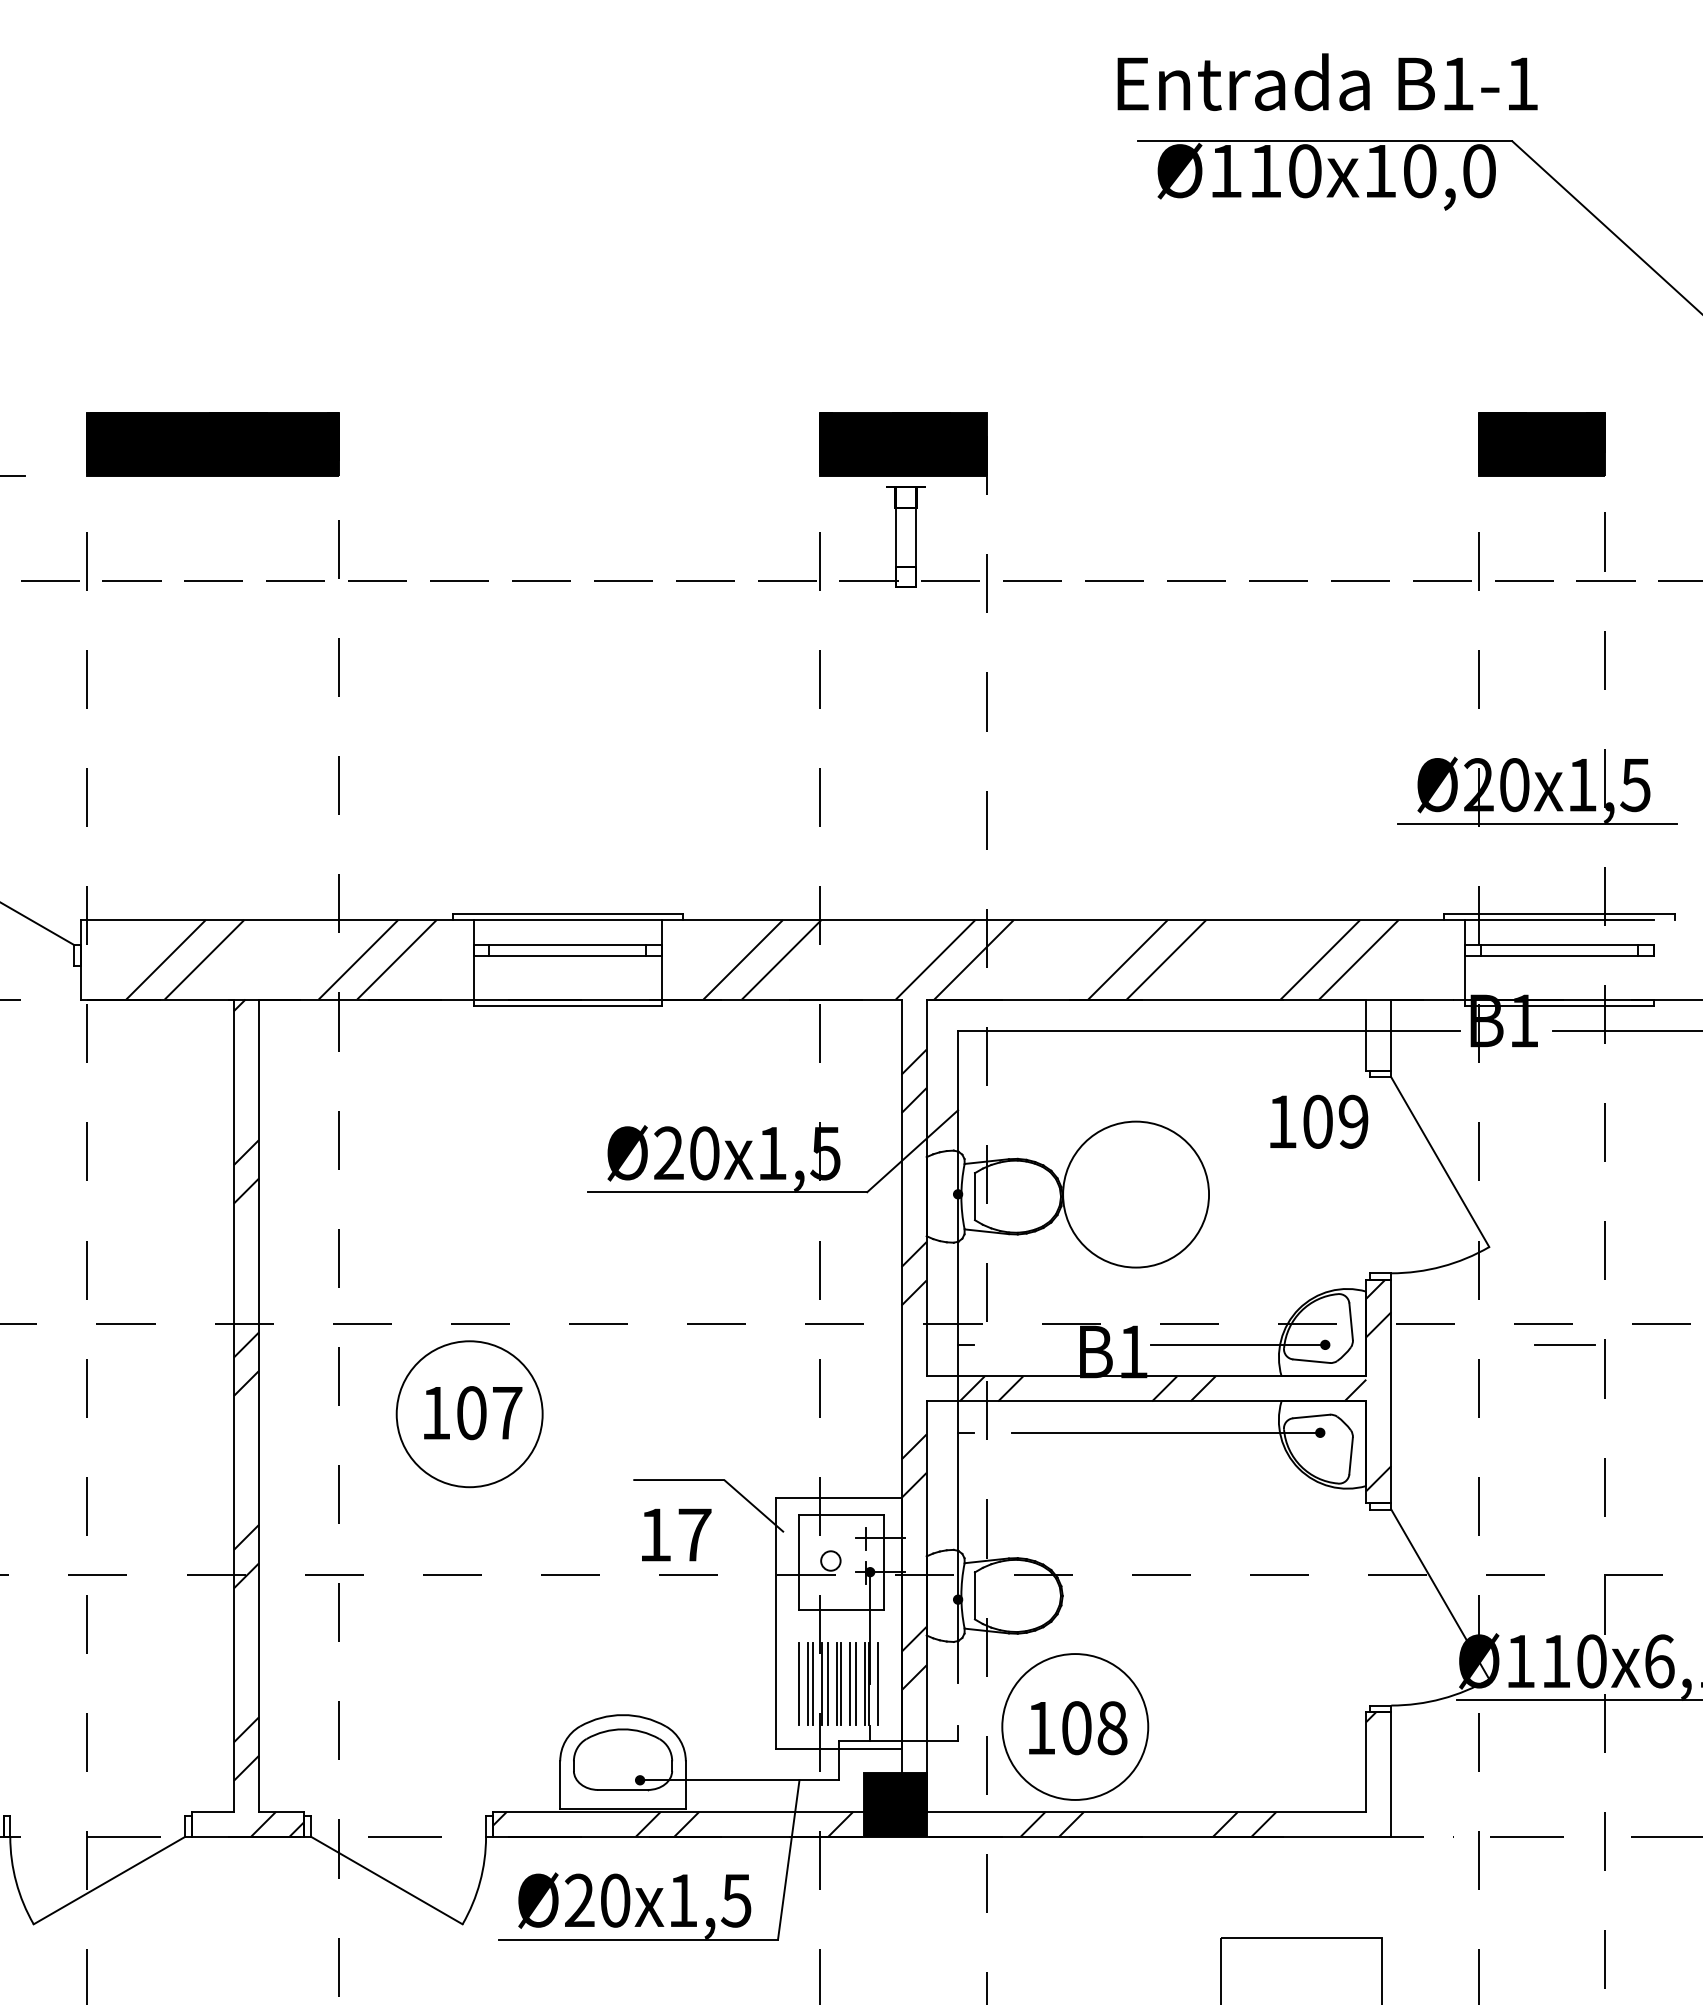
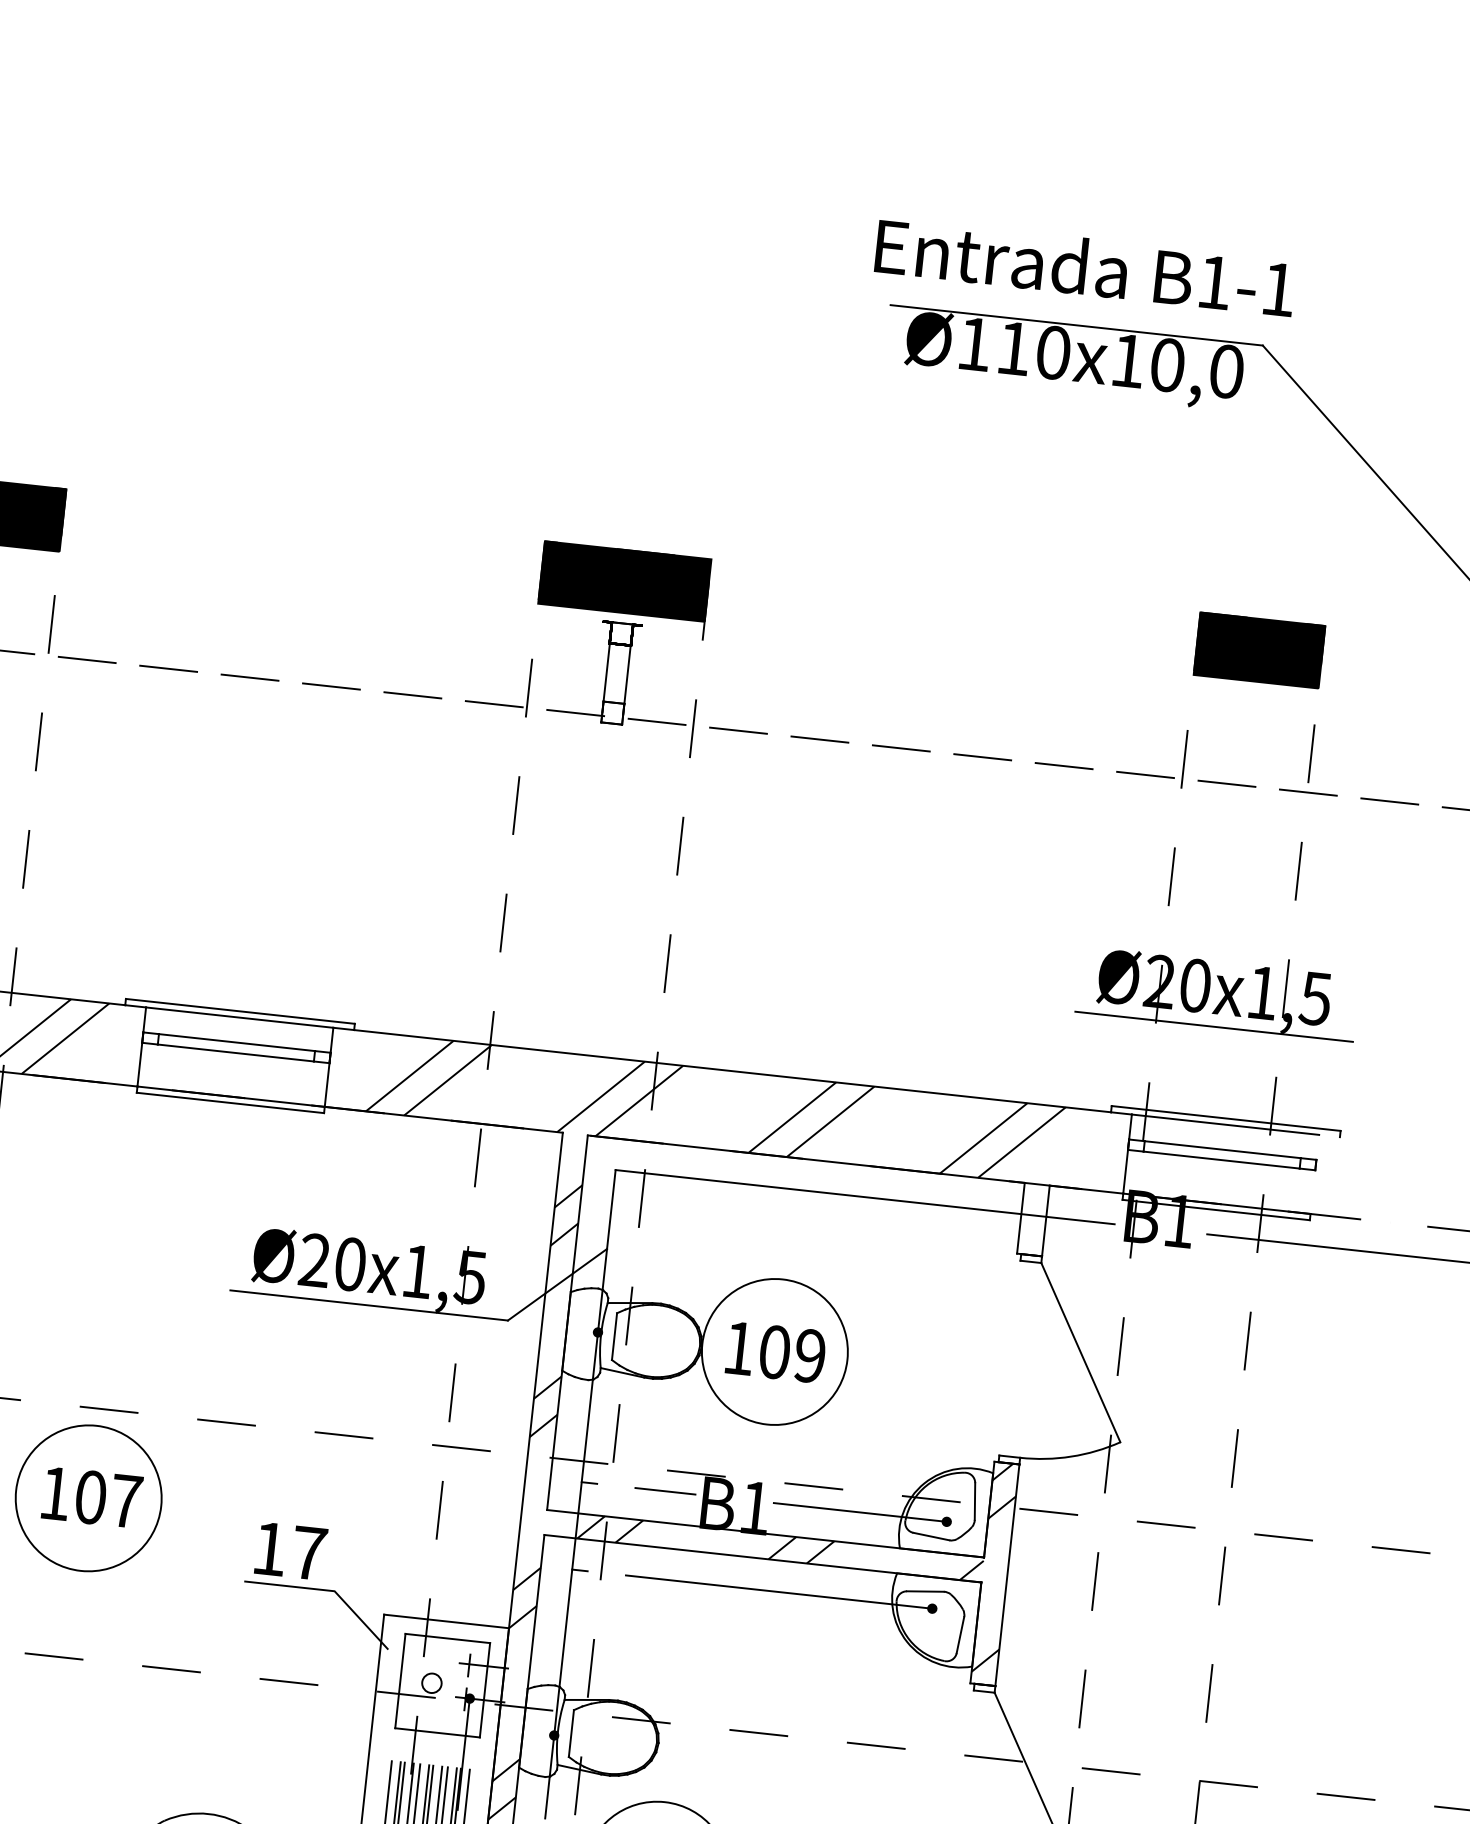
text: (1319, 1121) -> (776, 1352), moved
line: (1564, 1344) -> (664, 1490), moved
text: (676, 1534) -> (291, 1550), moved

